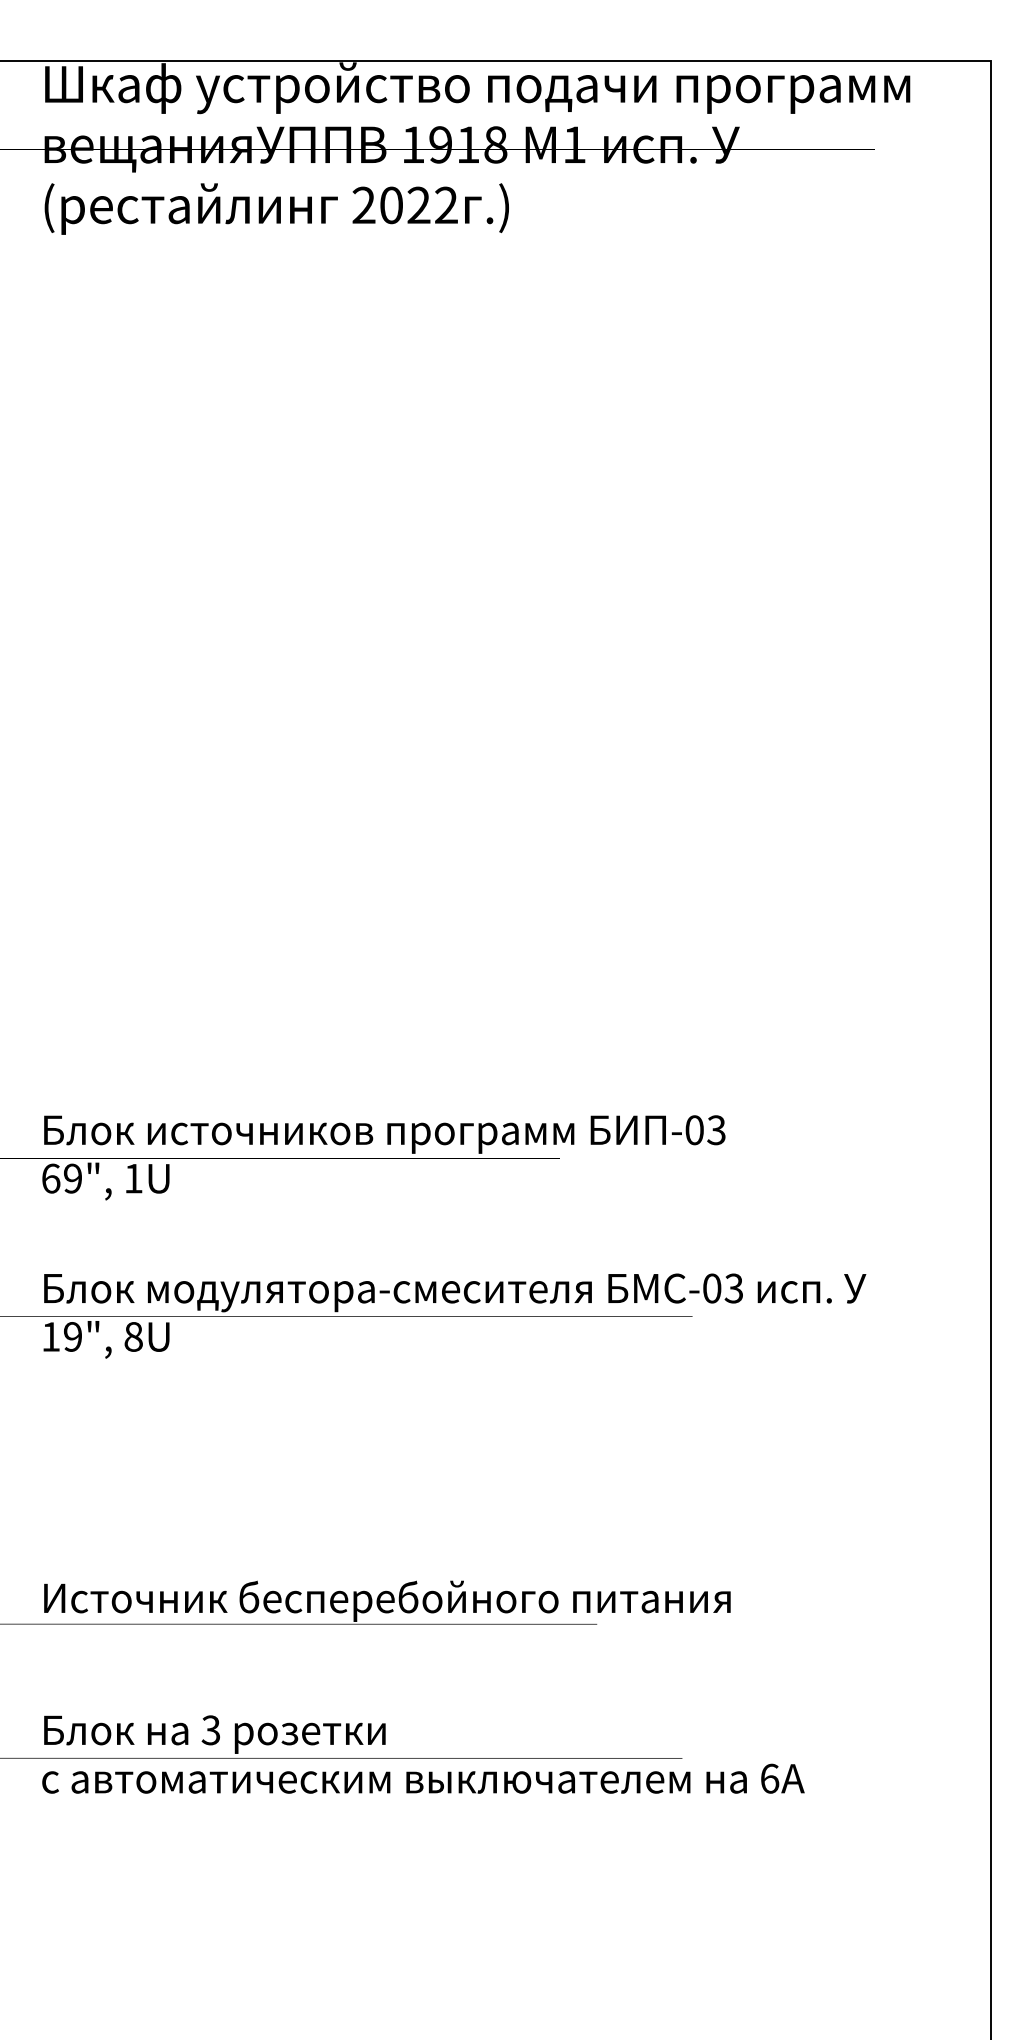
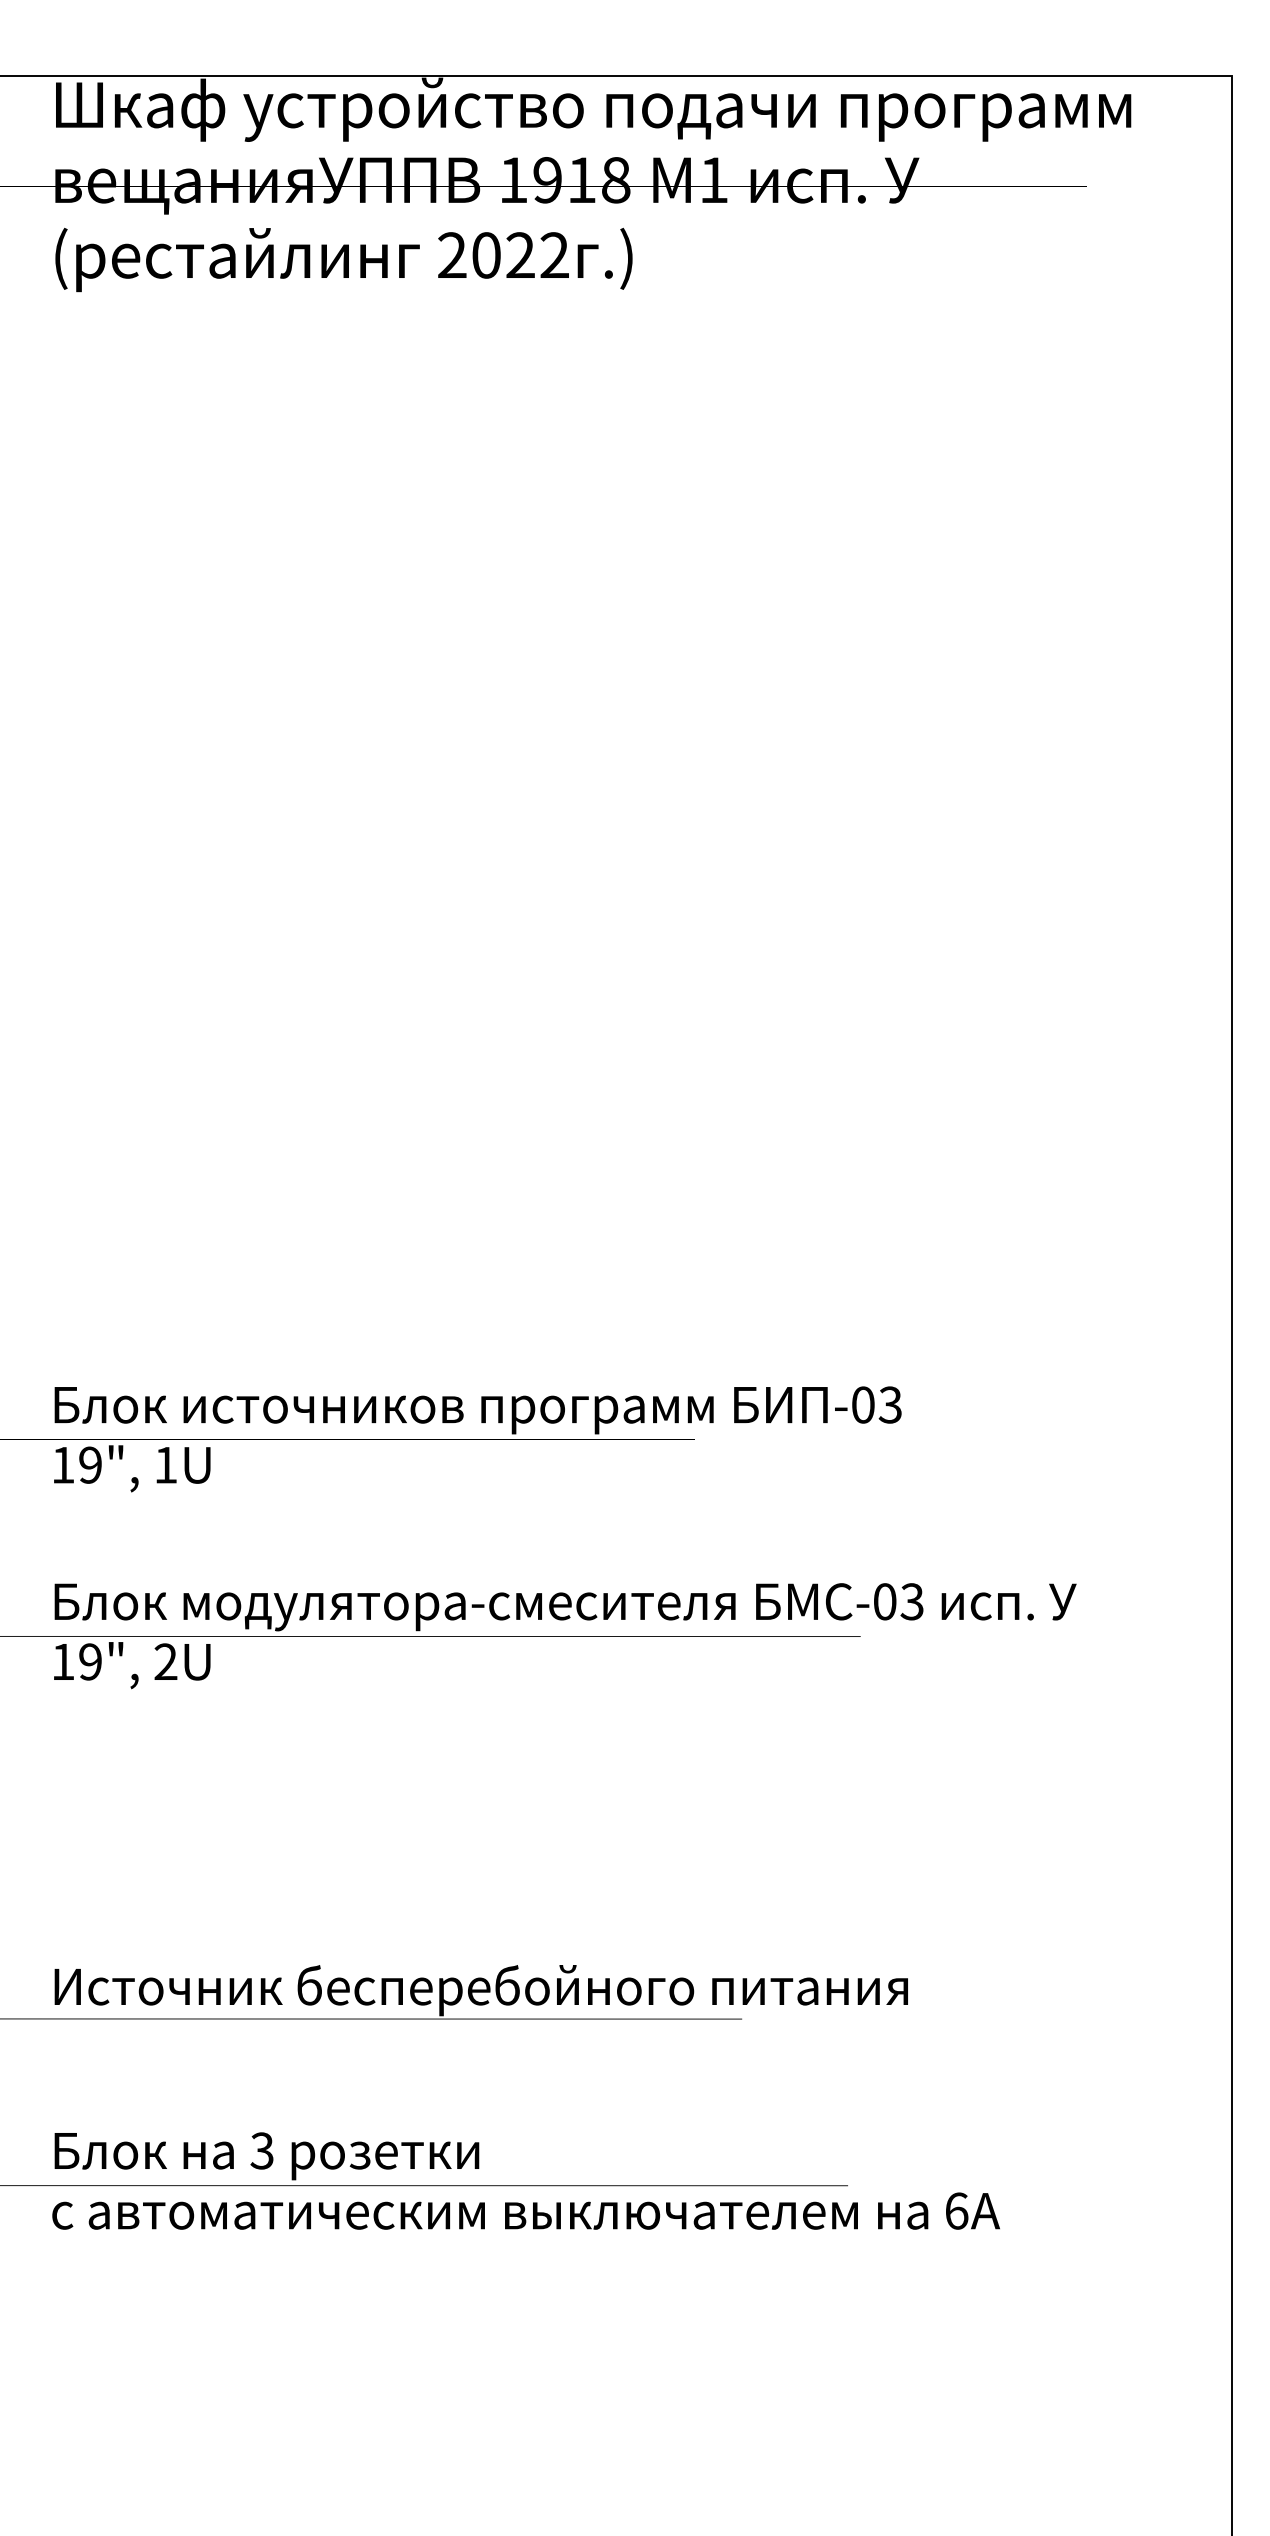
text: (51, 1178) -> (63, 1464), 69", -> 19",
text: (133, 1336) -> (165, 1661), 8U -> 2U

